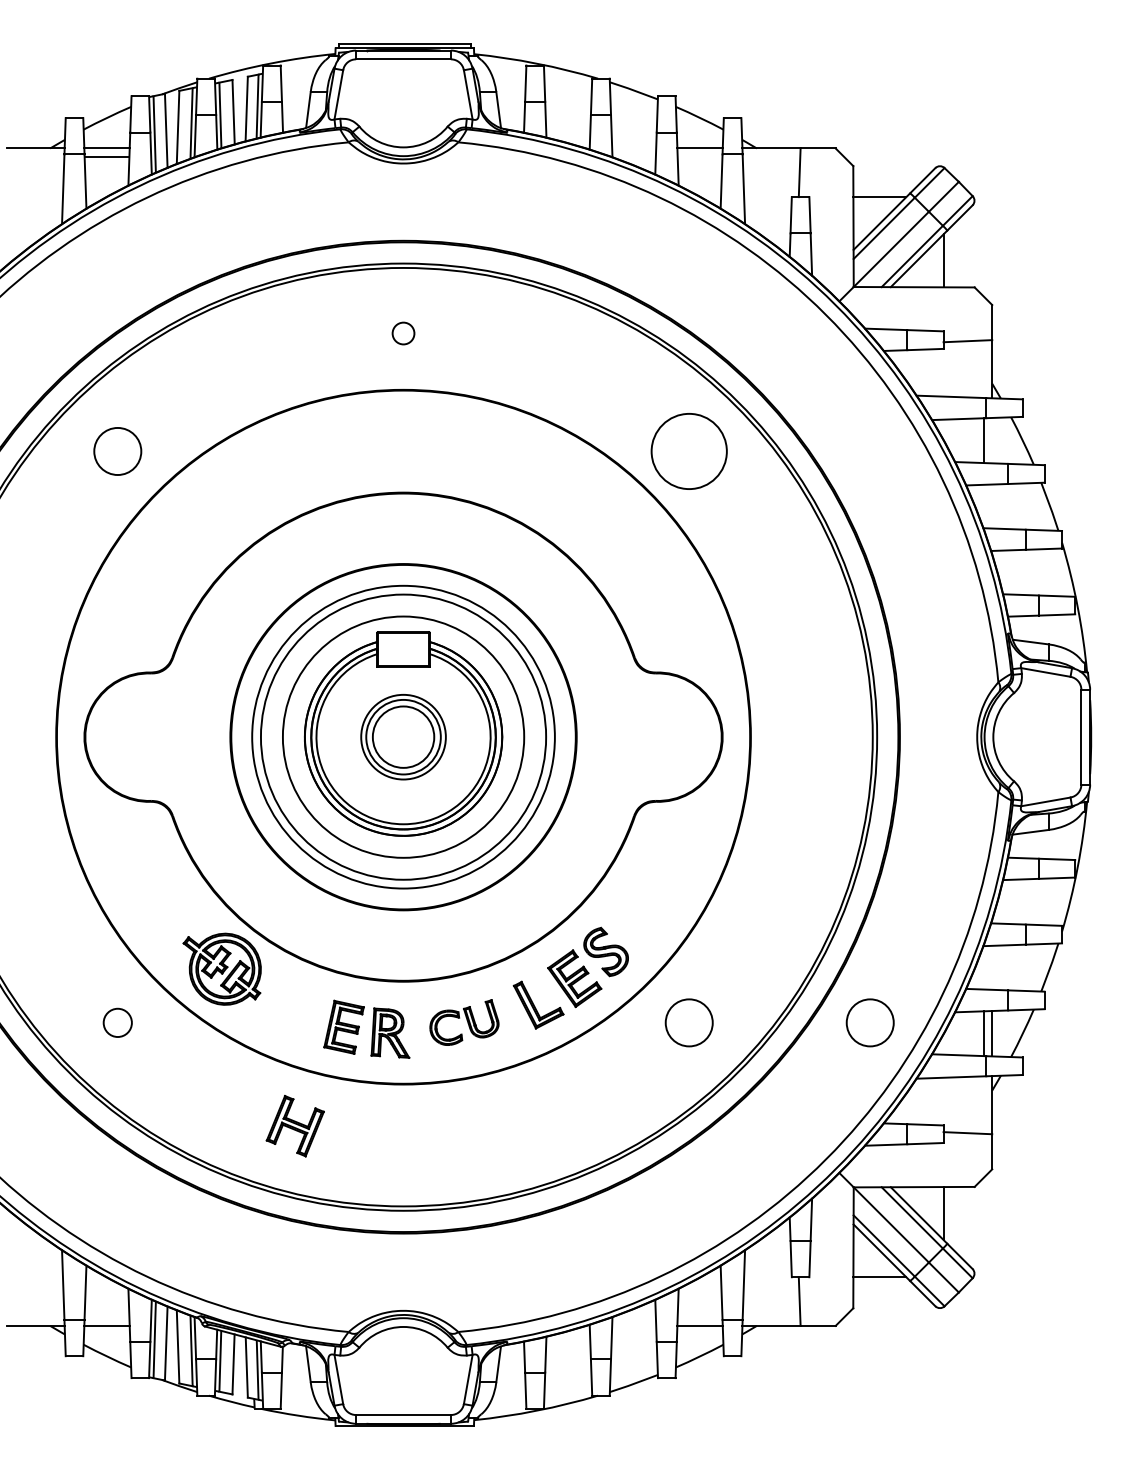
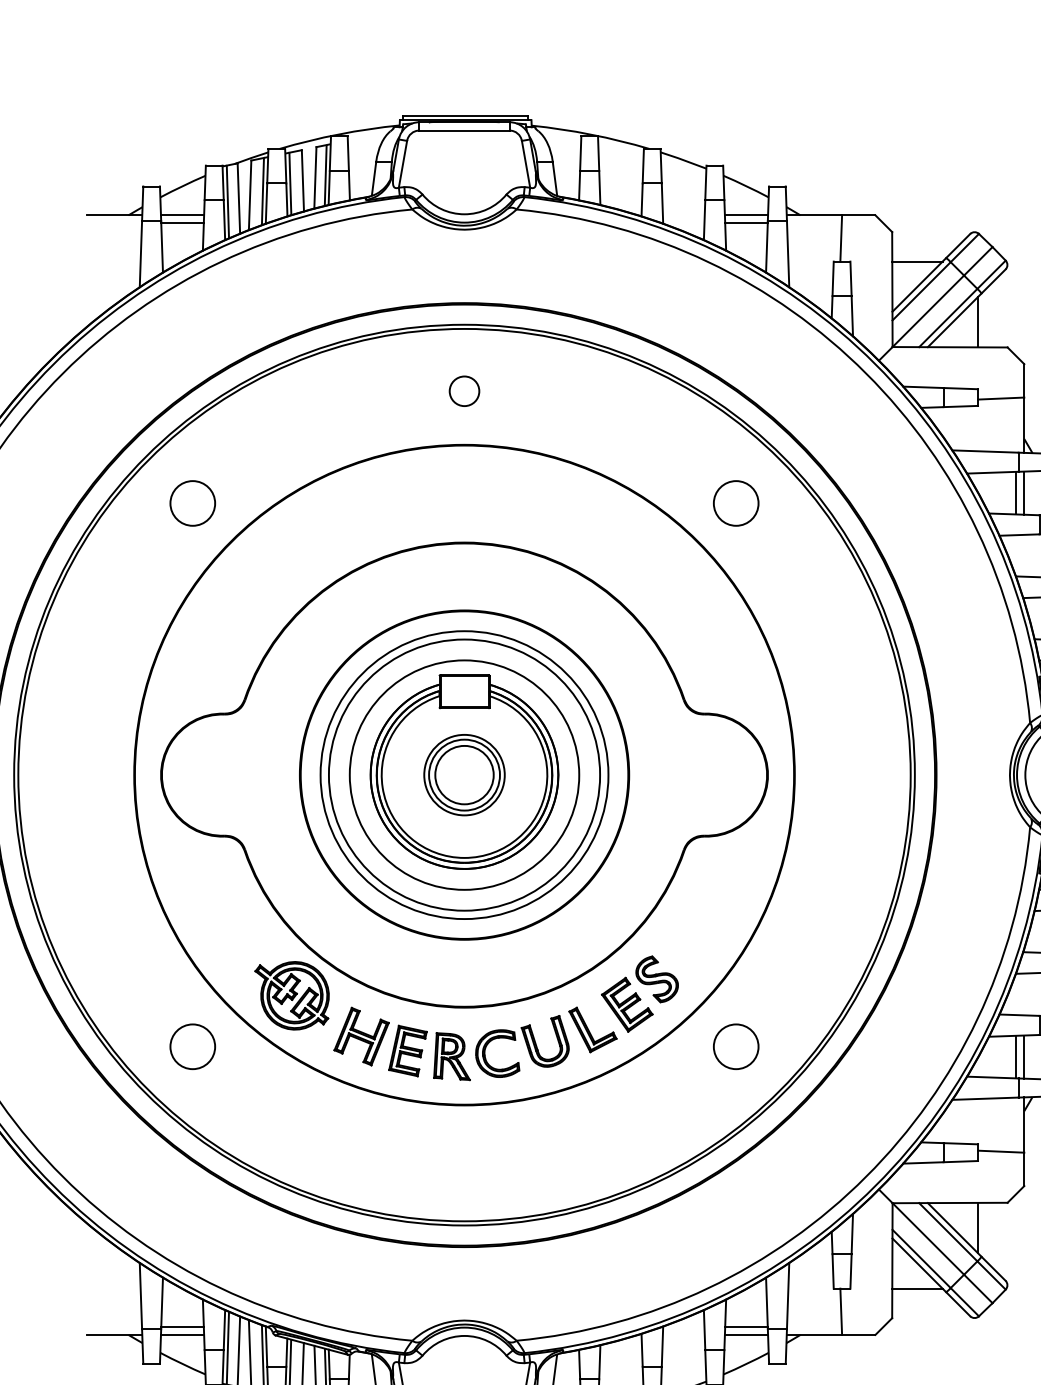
line: (699, 156) -> (745, 222), added
circle: (403, 333) -> (464, 391), size x1.43
line: (992, 440) -> (1024, 493), added
circle: (688, 451) -> (735, 503), size x0.62
circle: (117, 1022) -> (192, 1046), size x1.67
part: (464, 1022) -> (522, 1046), size x1.43
circle: (869, 1022) -> (907, 1046), removed
part: (294, 1125) -> (360, 1035), moved
line: (106, 1317) -> (182, 1326), added
line: (699, 1317) -> (745, 1326), added

